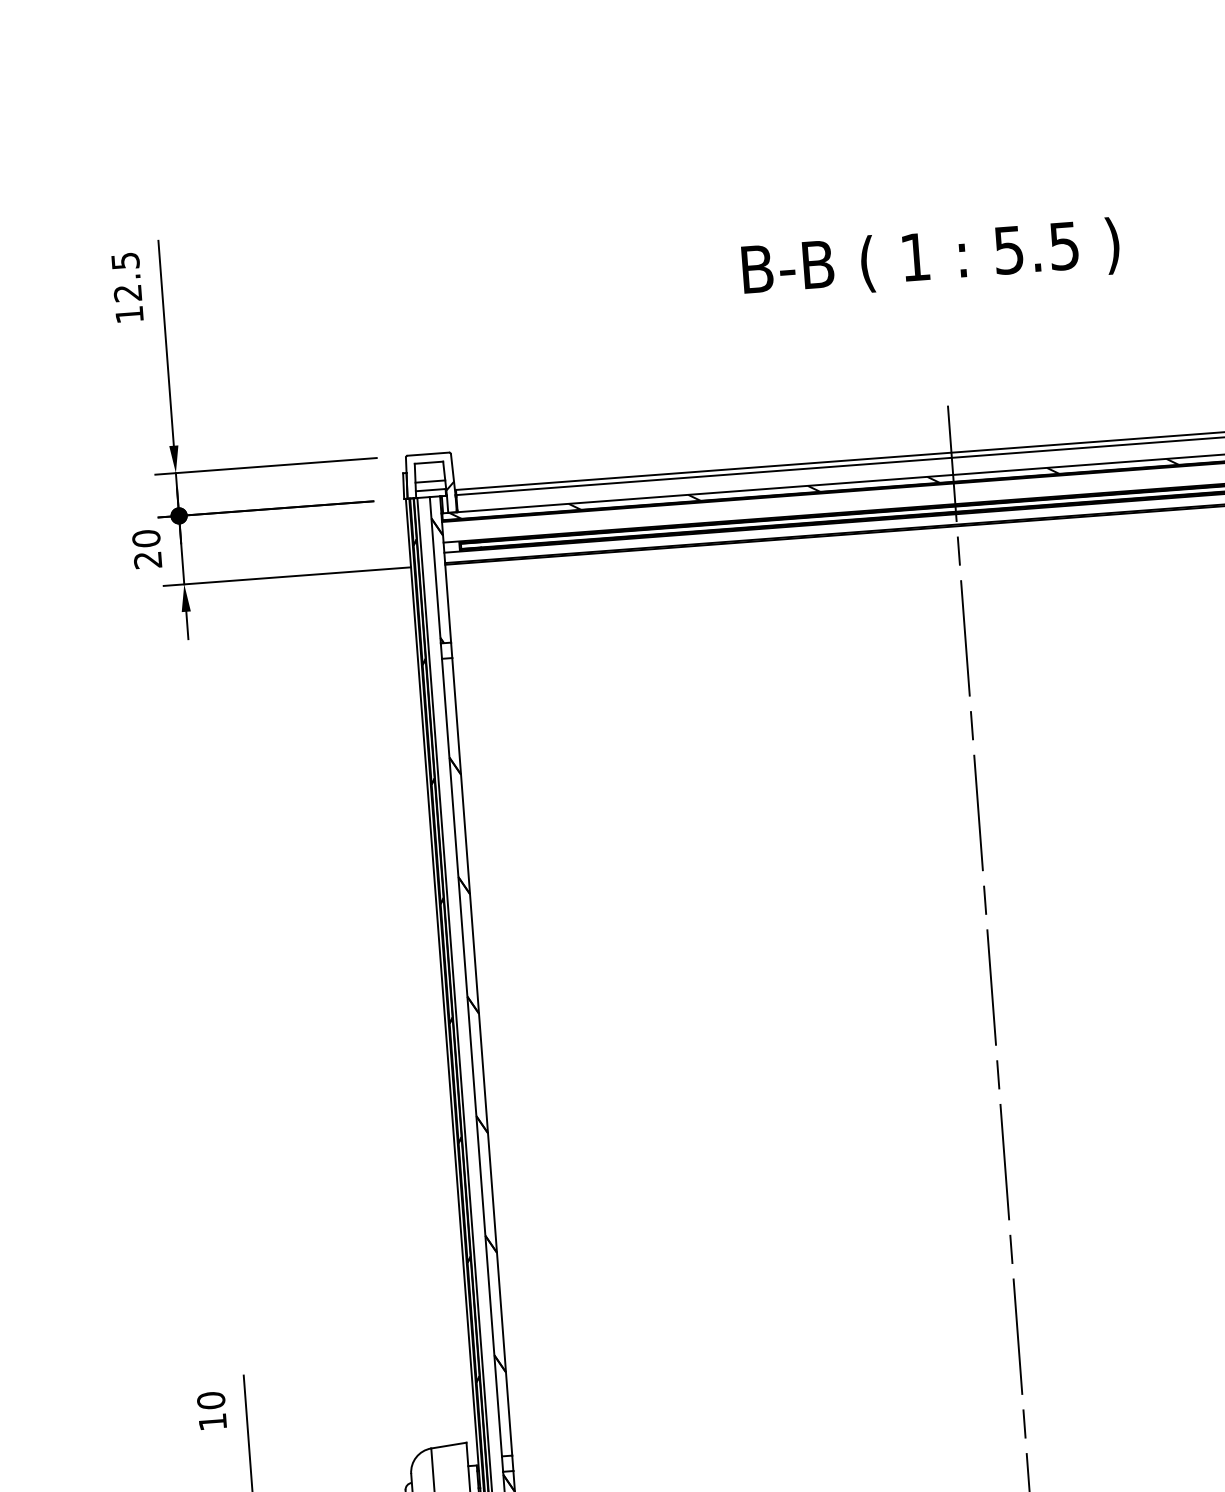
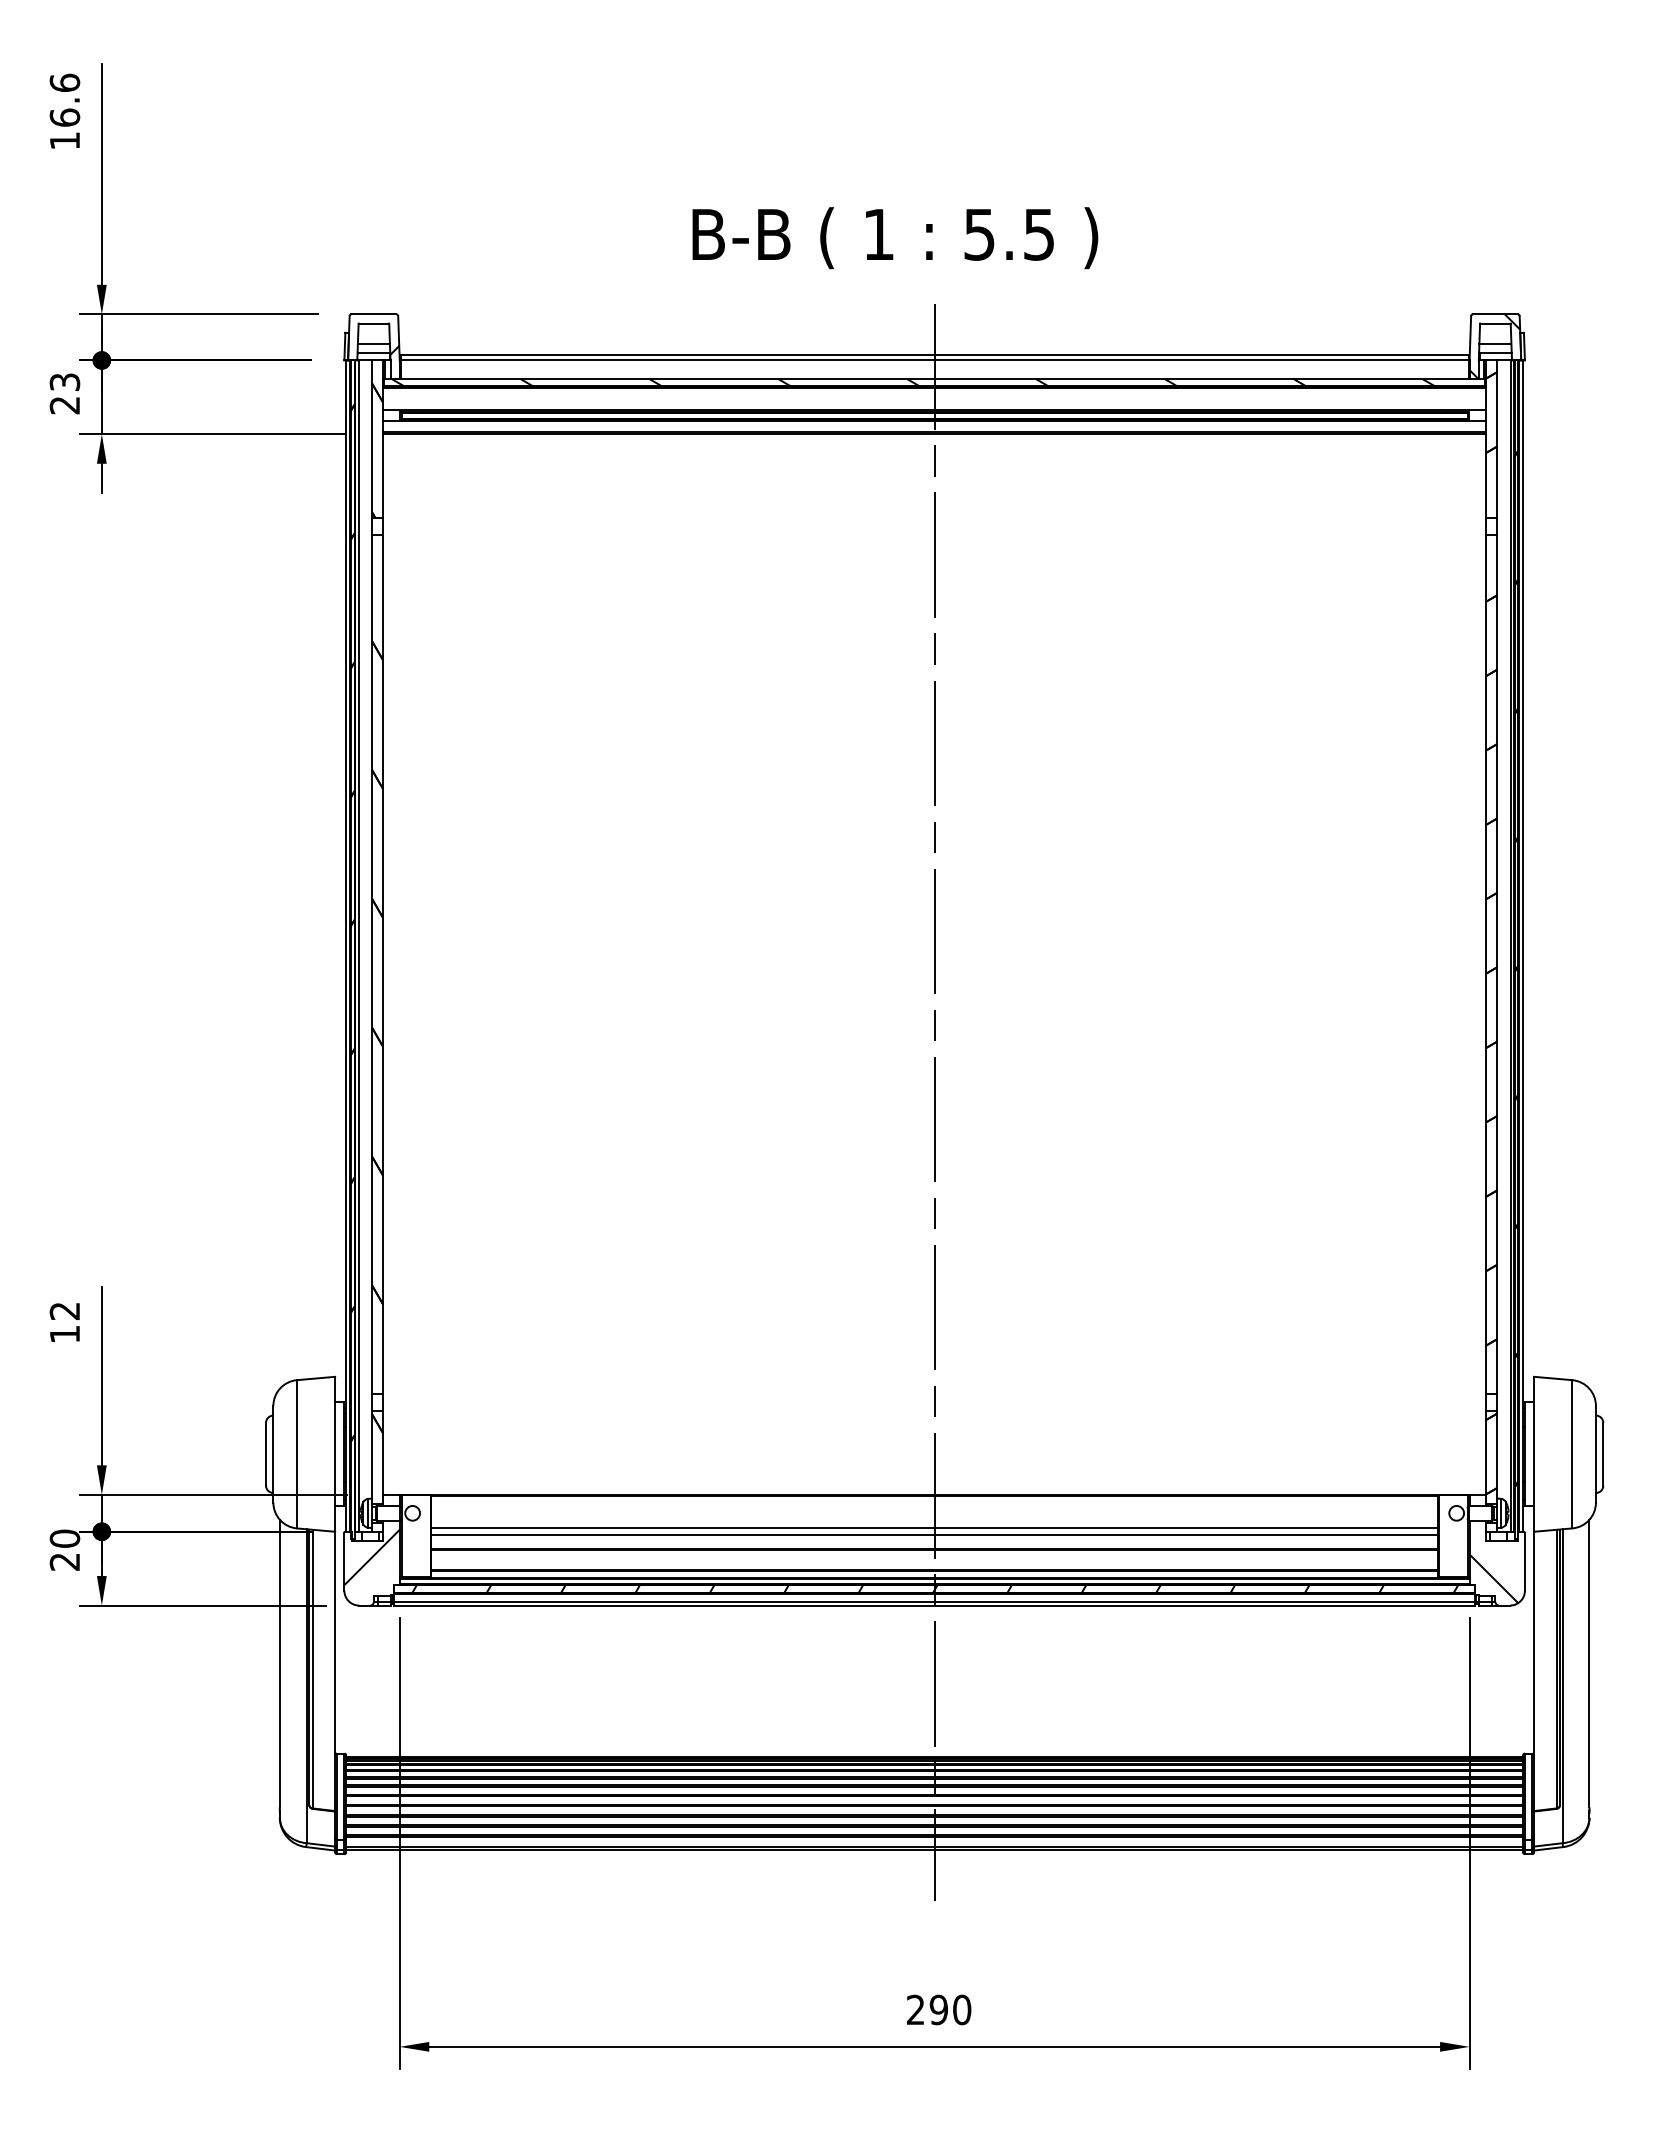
text: (931, 259) -> (895, 238), moved
text: (126, 276) -> (64, 99), 12.5 -> 16.6
text: (145, 538) -> (64, 382), 20 -> 23
text: (210, 1400) -> (64, 1311), 10 -> 12

